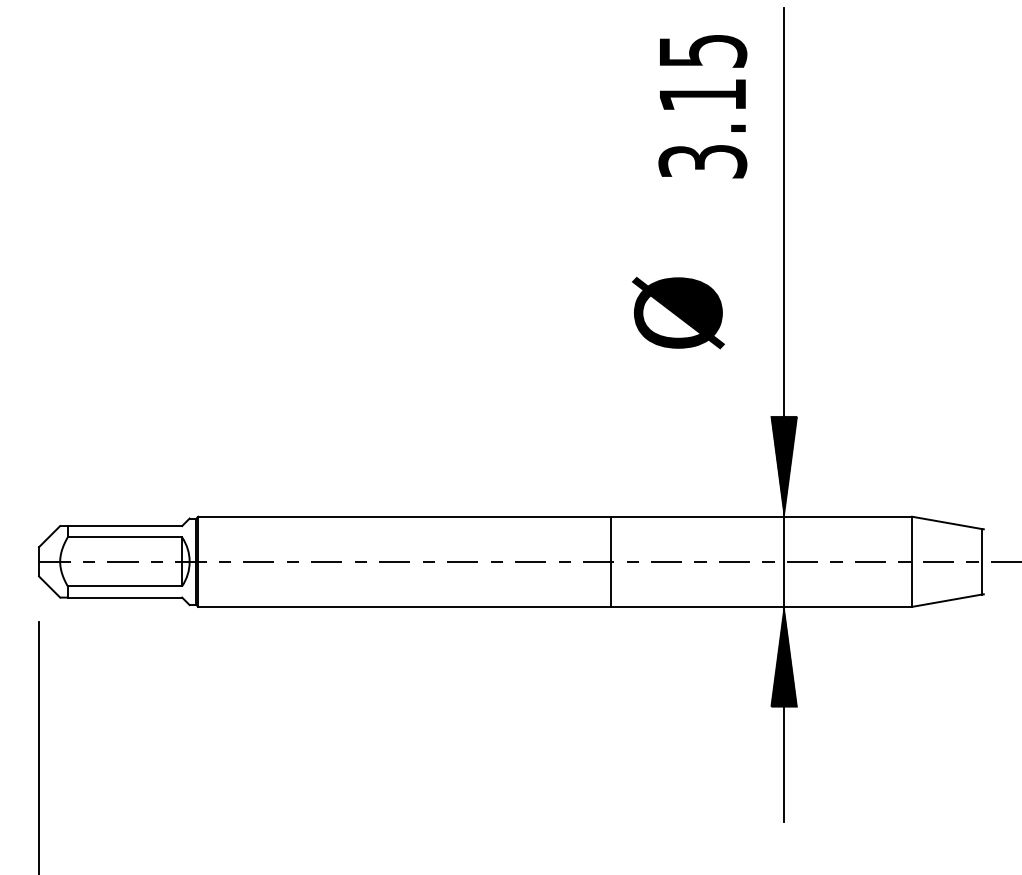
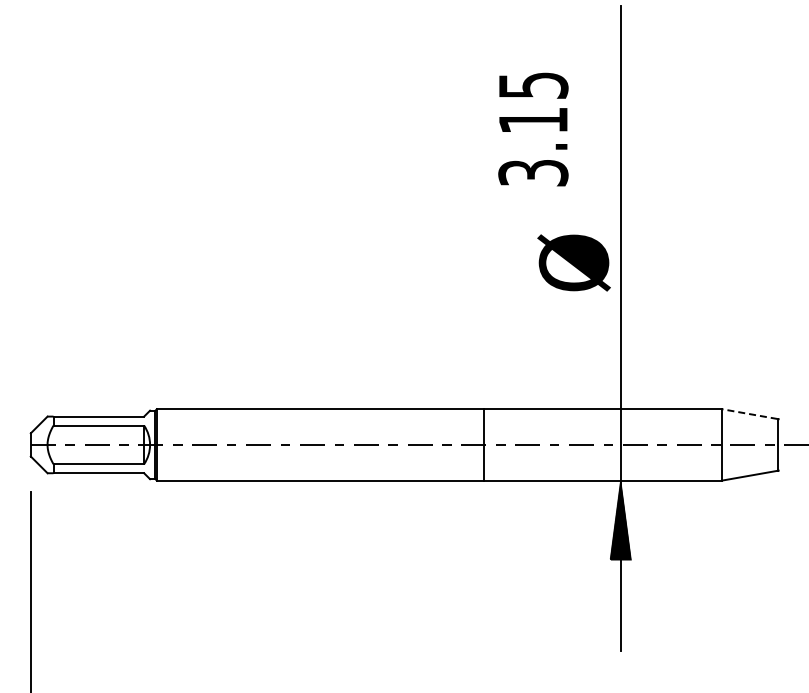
text: (702, 106) -> (533, 129), moved
text: (677, 312) -> (573, 262), moved
hatch: (783, 466) -> (620, 369), removed
line: (946, 523) -> (749, 414), solid -> dashed

